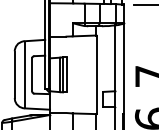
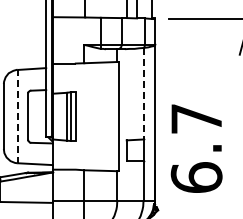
line: (115, 58) -> (143, 93), solid -> dashed
line: (25, 74) -> (18, 115), solid -> dashed

